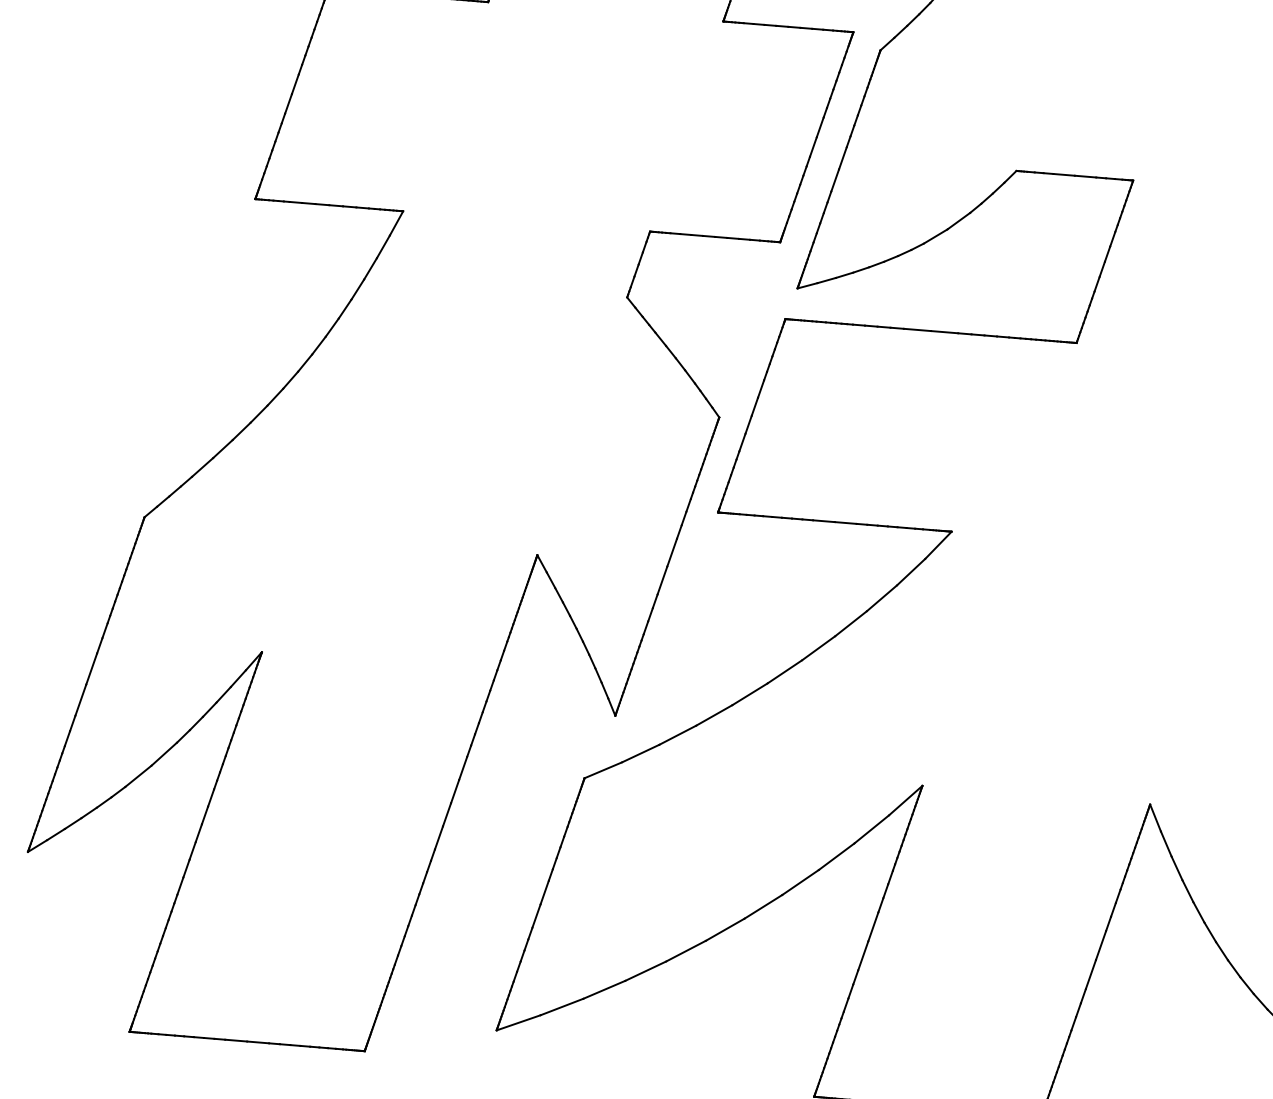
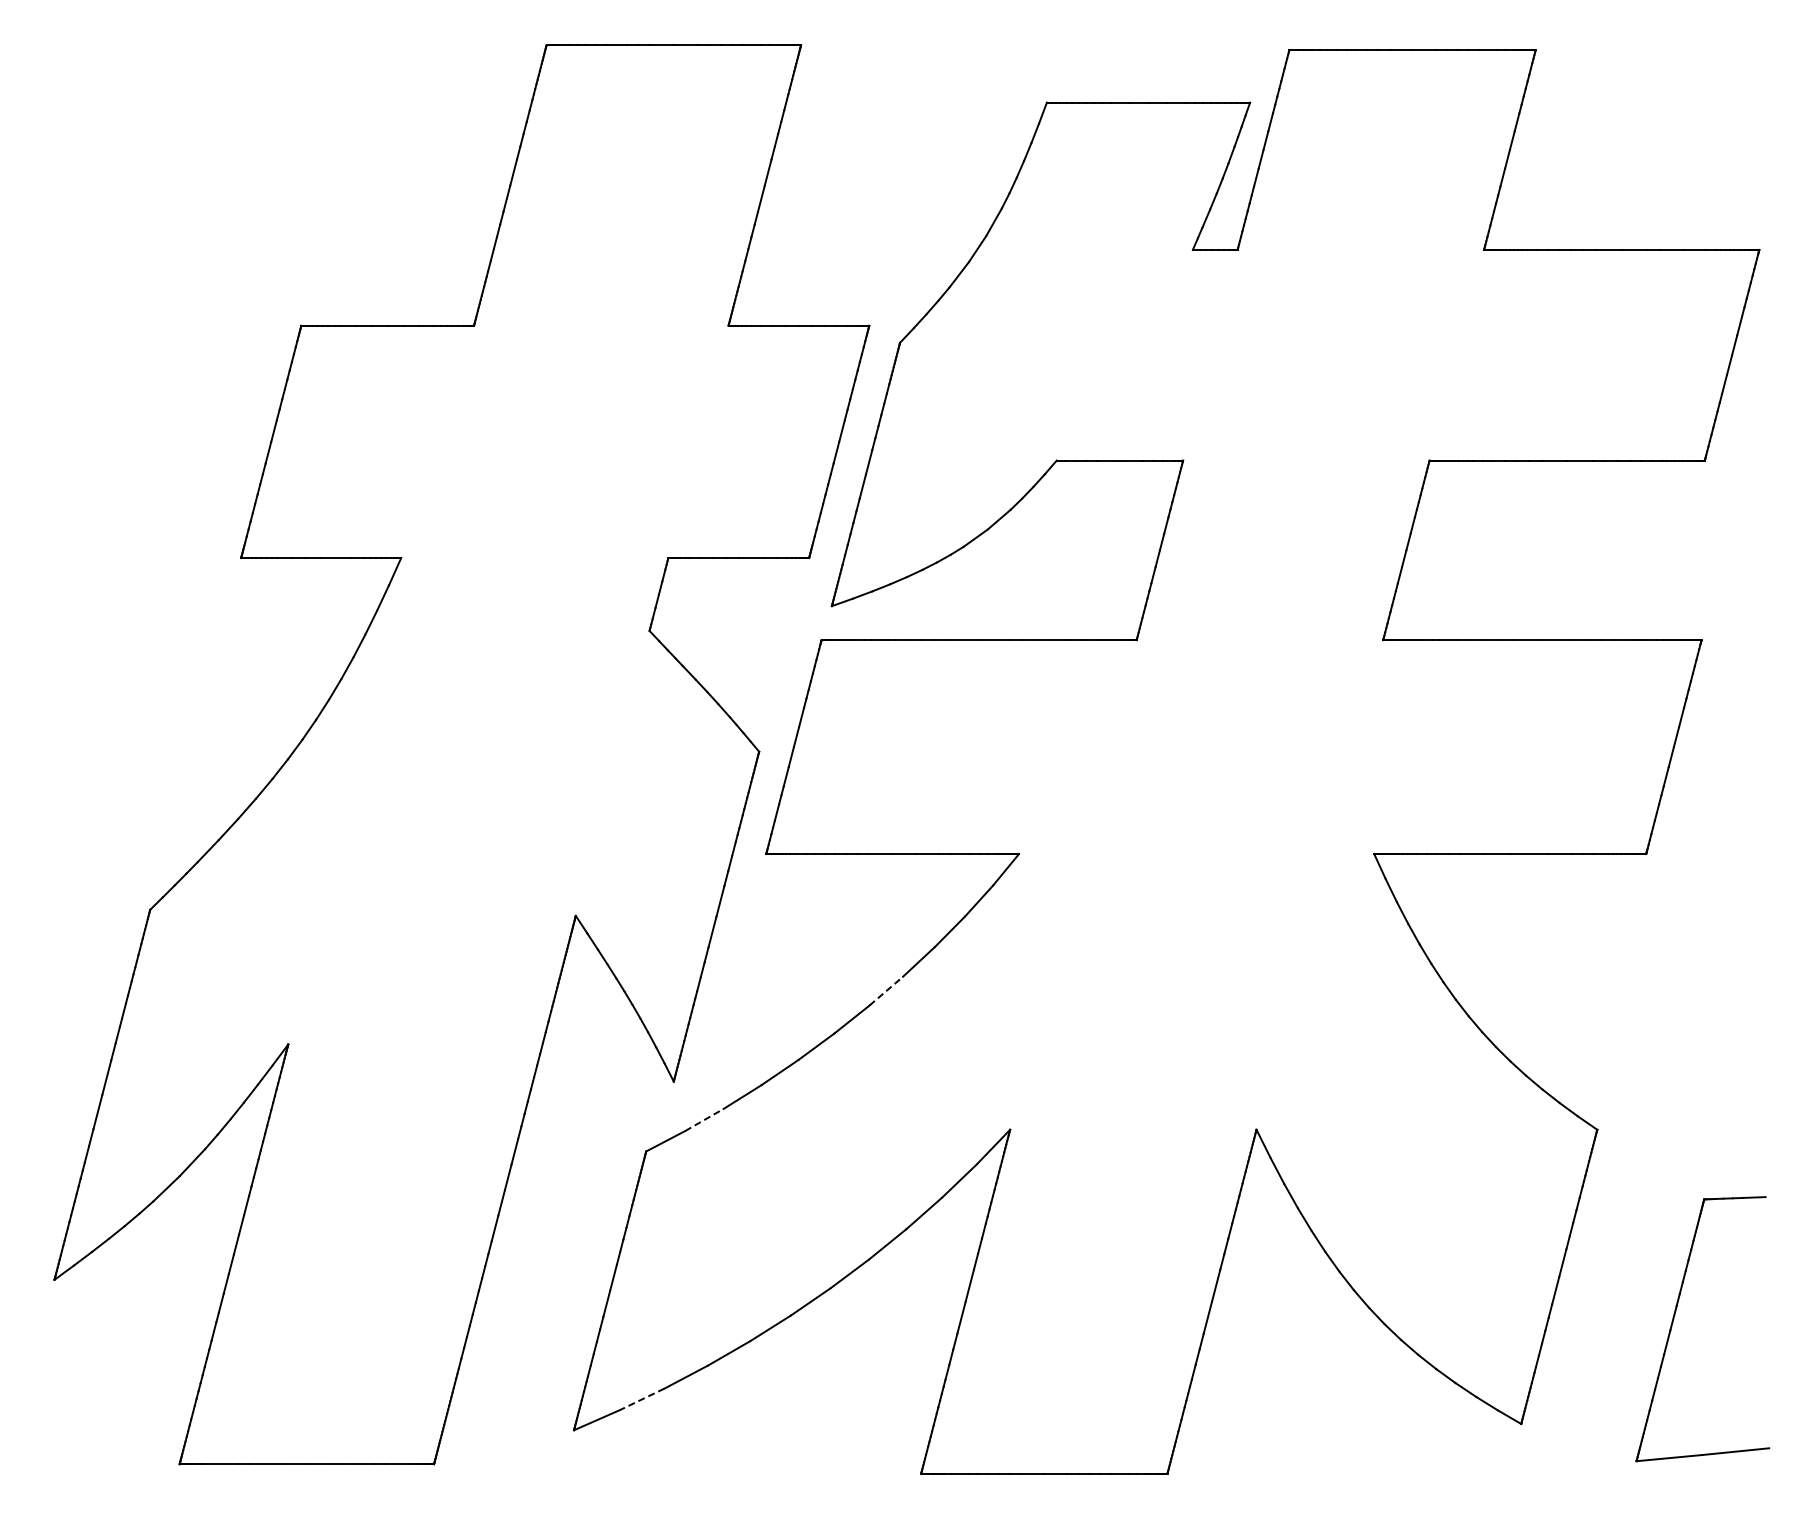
line: (818, 647) -> (886, 990), solid -> dashed
line: (640, 753) -> (704, 1119), solid -> dashed
line: (562, 1007) -> (642, 1399), solid -> dashed

